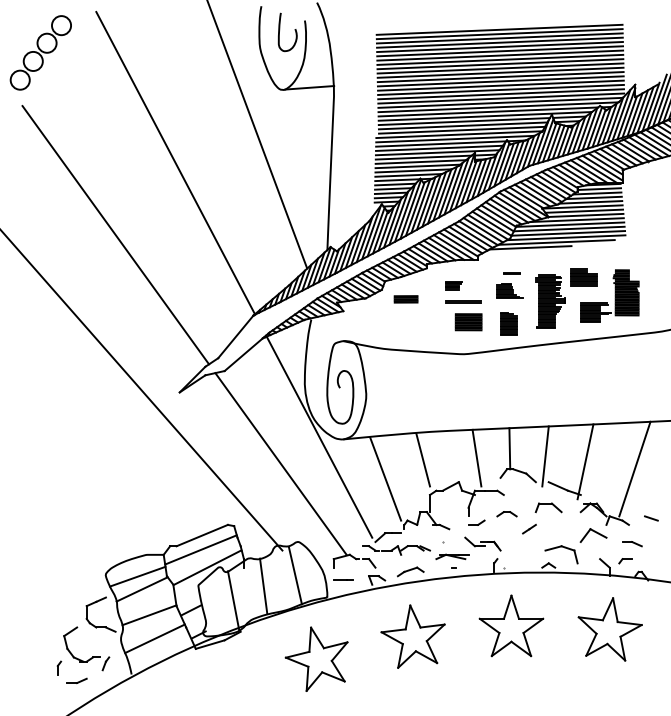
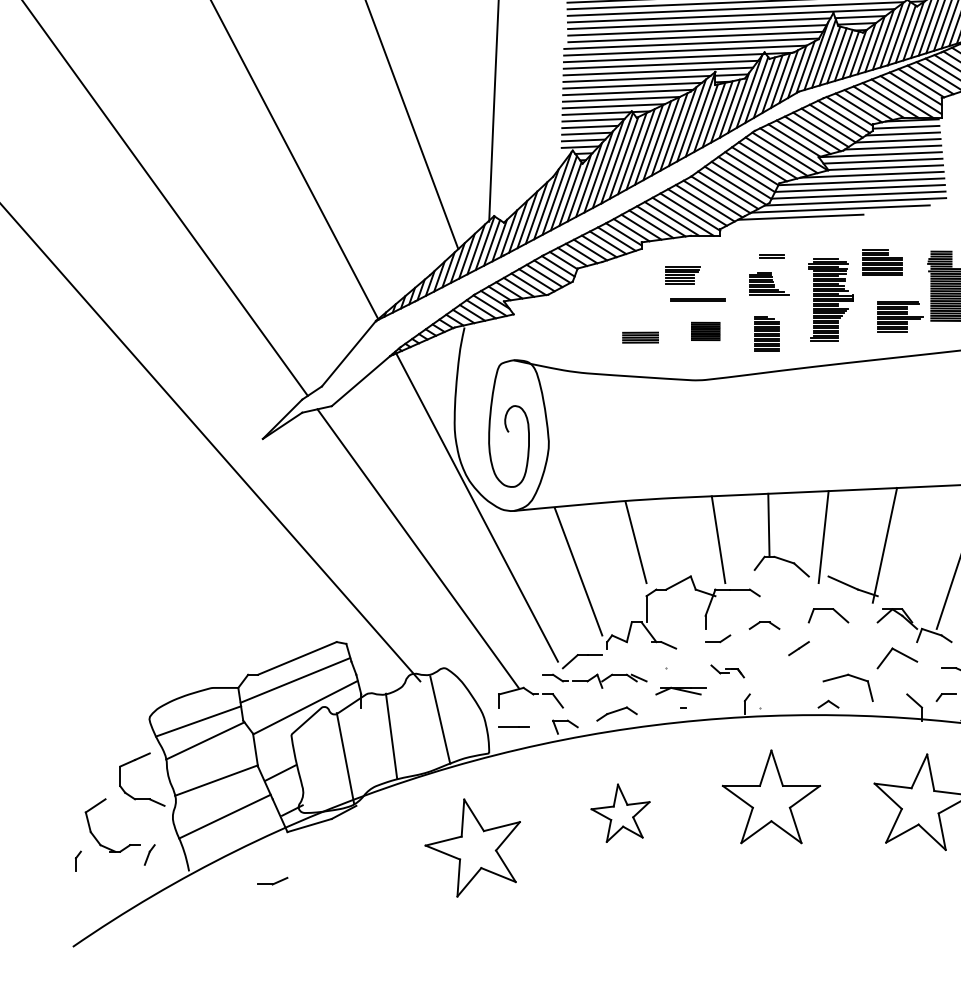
part: (453, 285) -> (682, 275), size x1.4
part: (405, 299) -> (639, 337), moved
part: (468, 322) -> (705, 331), size x0.7
part: (482, 543) -> (727, 670), size x0.6
part: (412, 636) -> (619, 813), size x0.6
part: (76, 680) -> (271, 880), moved

